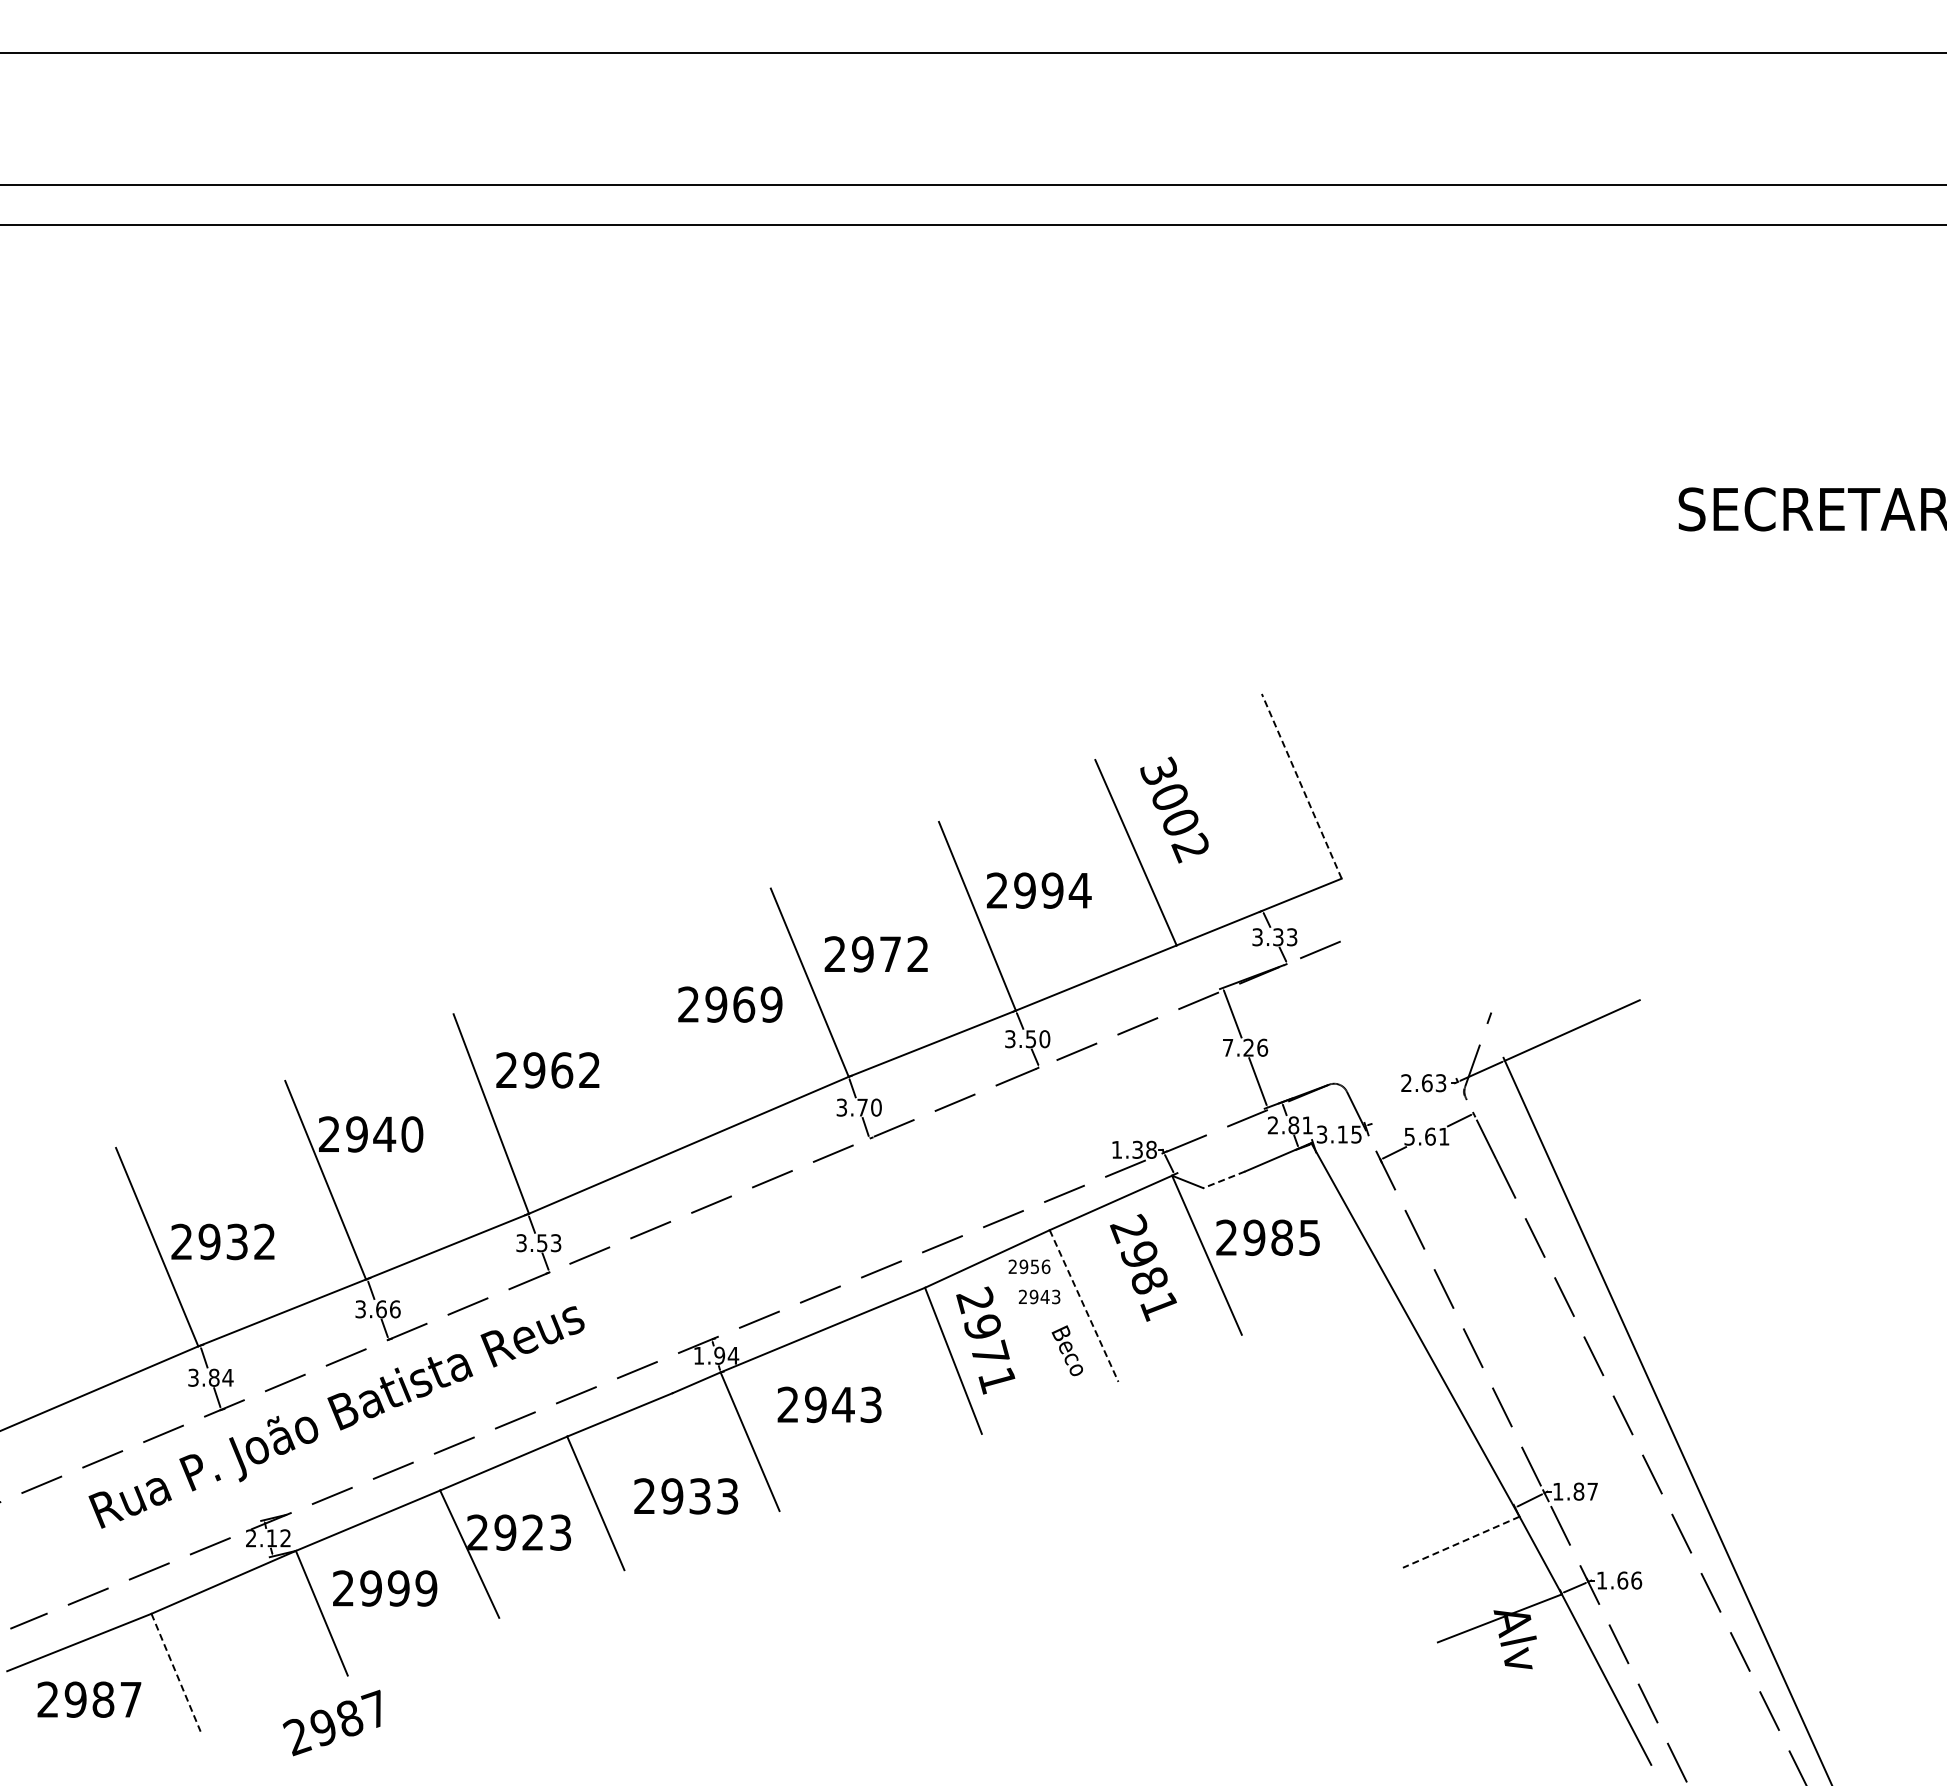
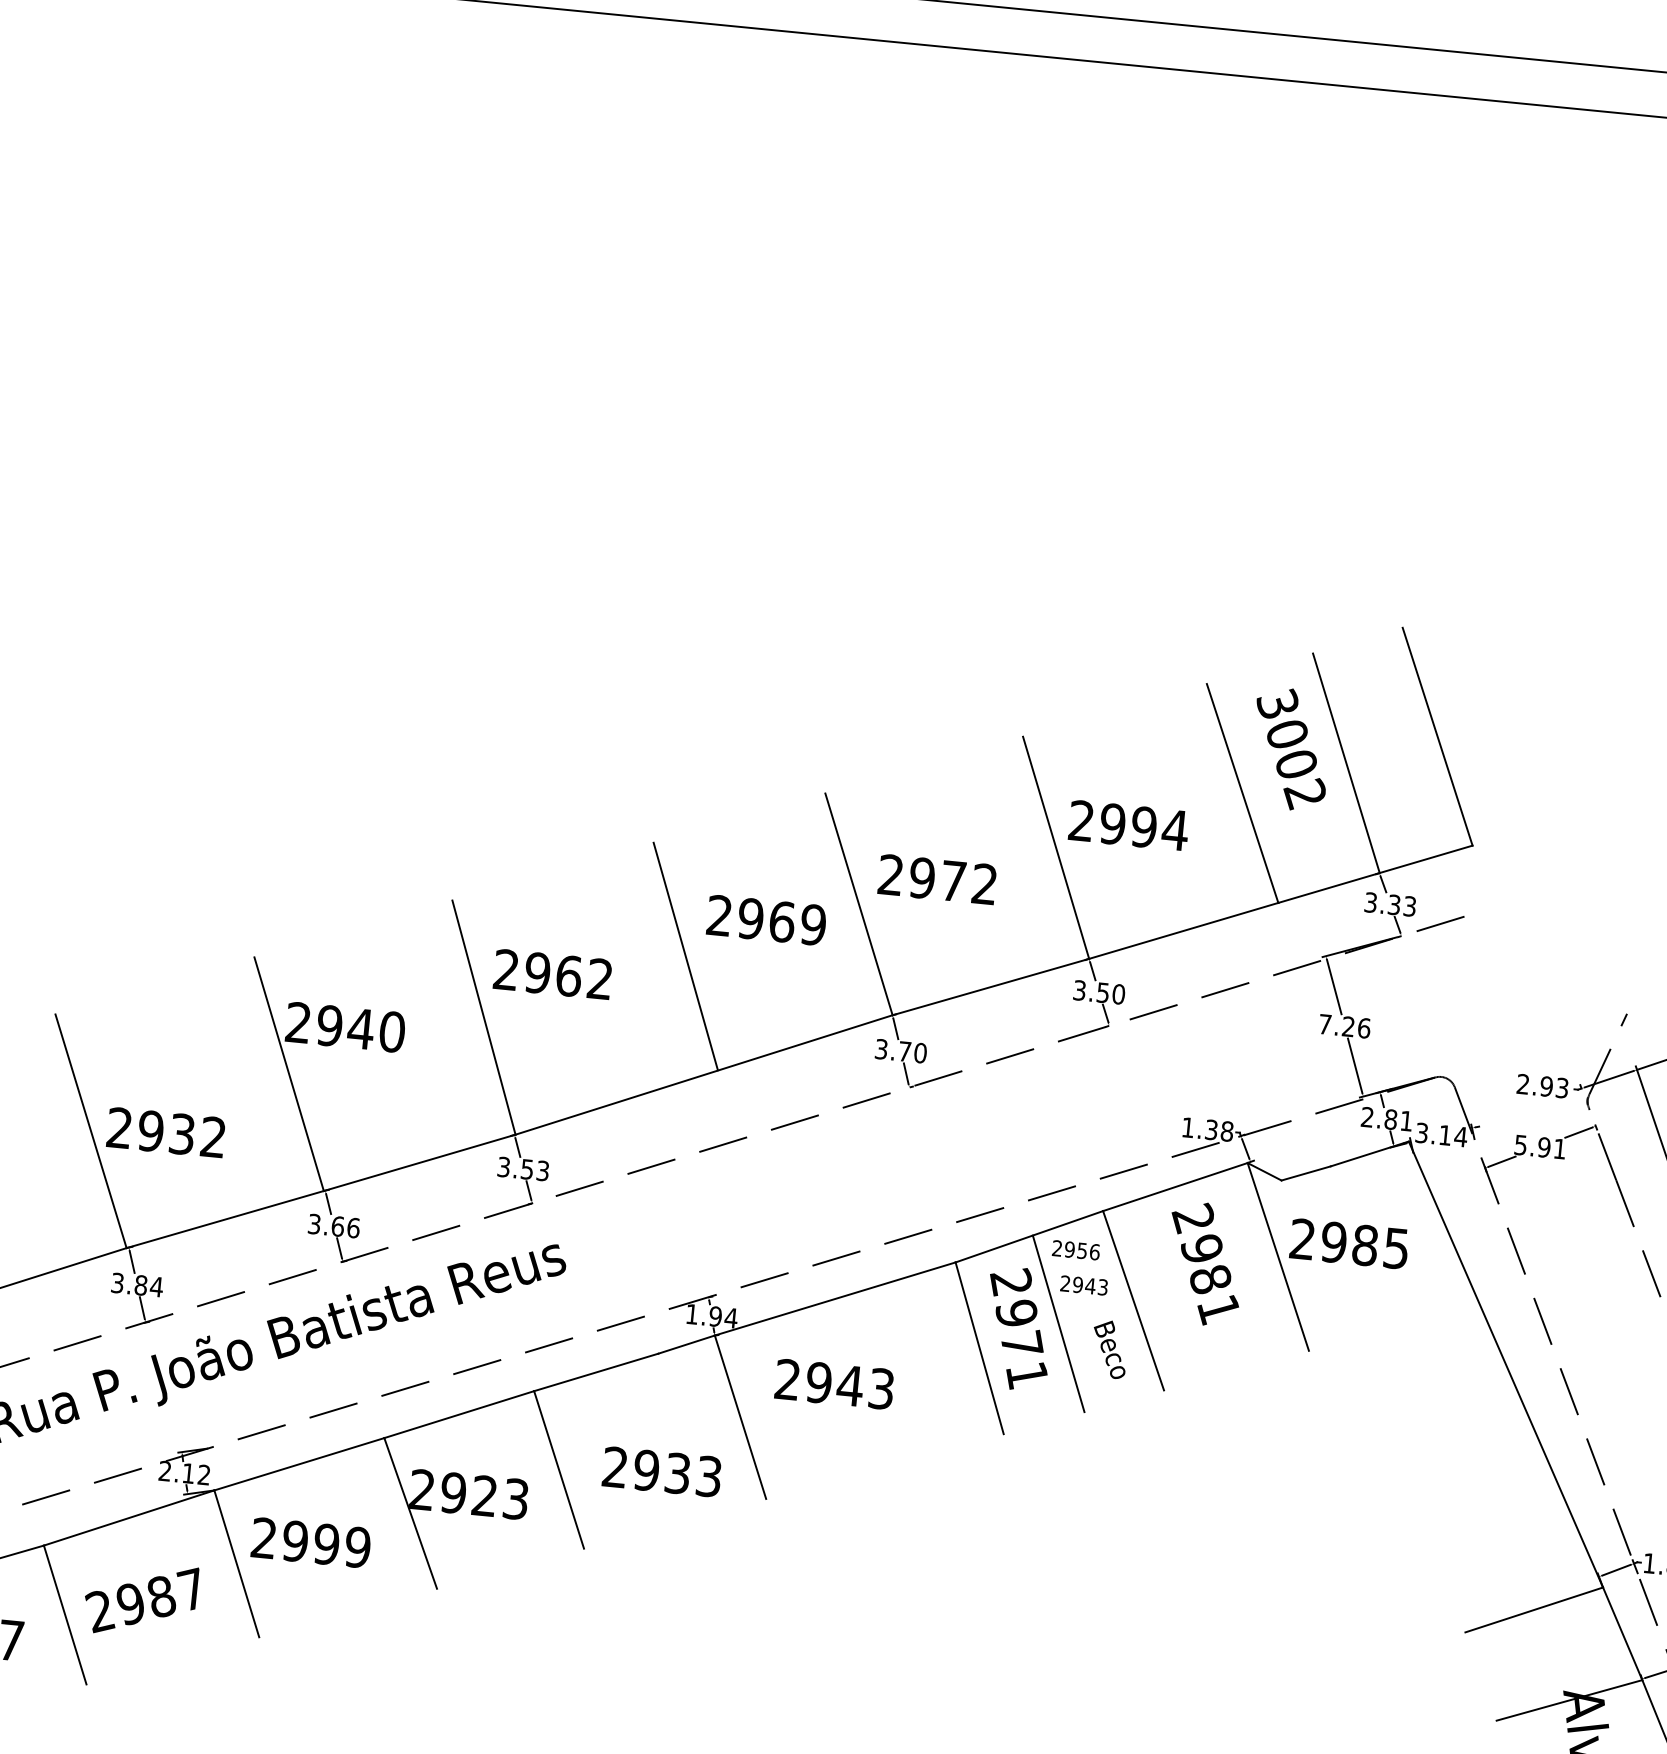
line: (1301, 786) -> (1437, 736), dashed -> solid
line: (1223, 817) -> (1345, 763), added
line: (662, 1043) -> (685, 956), added
text: (1426, 1083) -> (1545, 1086), 2.63 -> 2.93
text: (1356, 1134) -> (1460, 1136), 3.15 -> 3.14
text: (1430, 1136) -> (1544, 1147), 5.61 -> 5.91
line: (1224, 1179) -> (1306, 1173), dashed -> solid
line: (1084, 1306) -> (1133, 1301), dashed -> solid
line: (1020, 1332) -> (1058, 1323), added
line: (1461, 1542) -> (1534, 1610), dashed -> solid
line: (176, 1672) -> (65, 1614), dashed -> solid
text: (331, 1722) -> (140, 1599), moved

